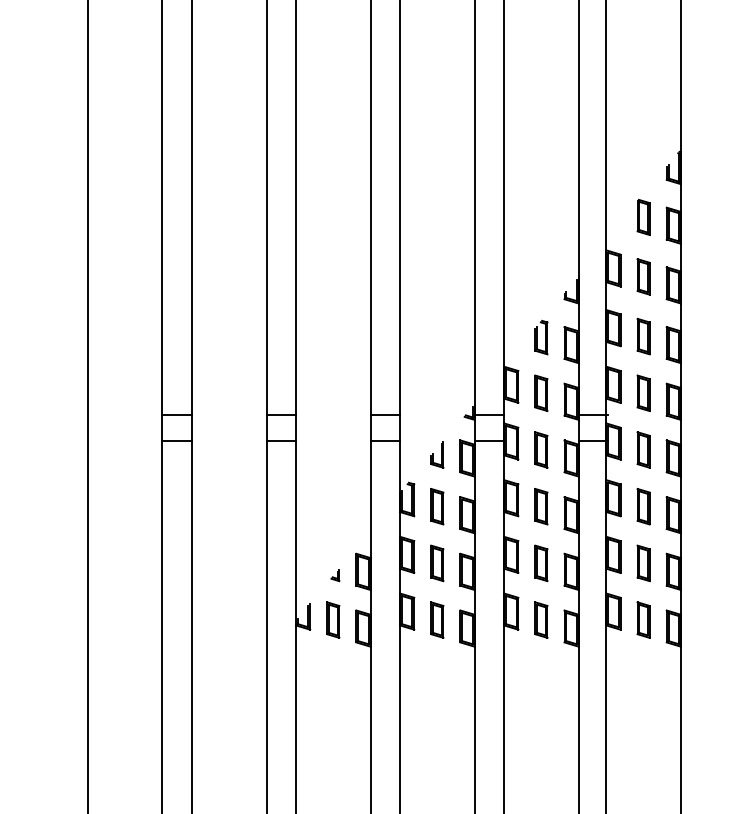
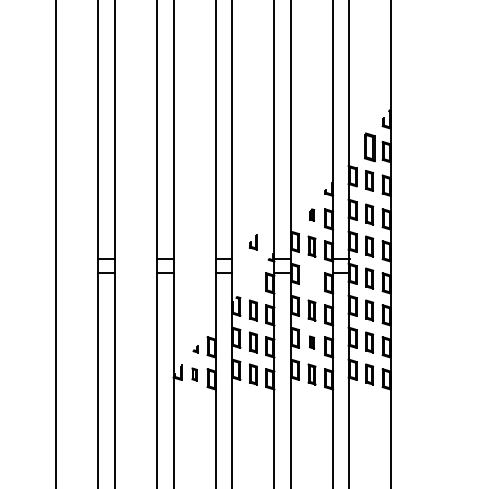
part: (643, 217) -> (369, 147), size x1.4
part: (540, 336) -> (311, 214), size x0.6
part: (540, 449) -> (311, 278), removed
part: (437, 455) -> (253, 242), moved
part: (540, 563) -> (311, 342), size x0.6
part: (333, 620) -> (194, 374), size x0.6

